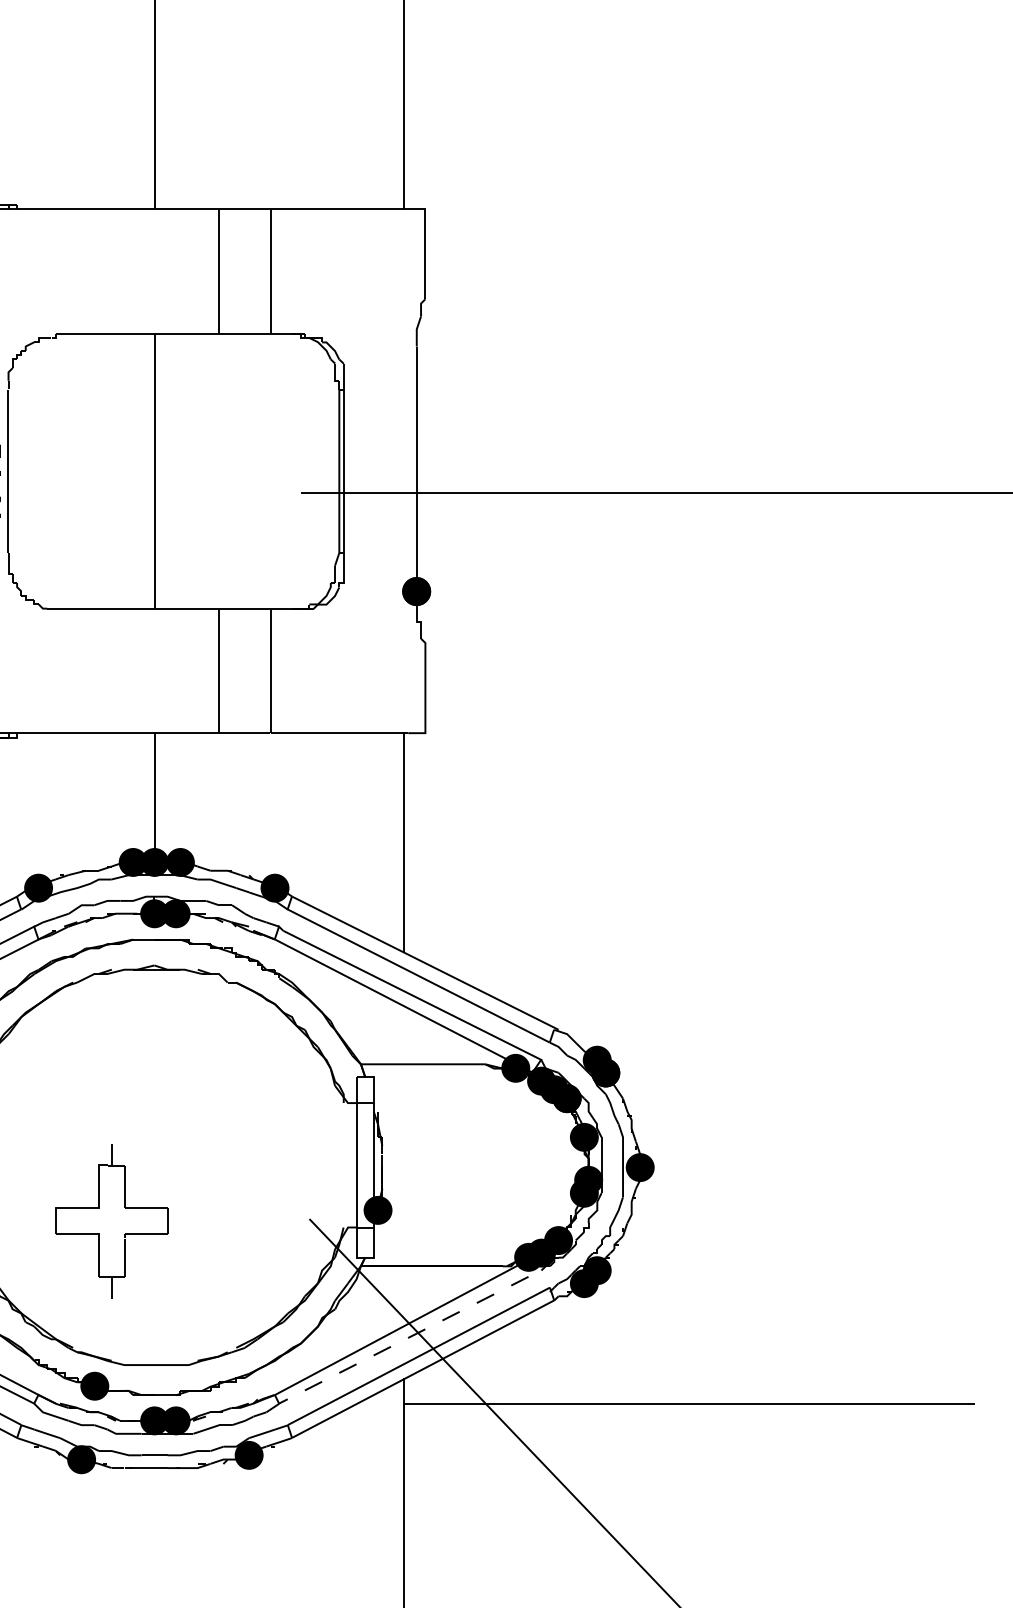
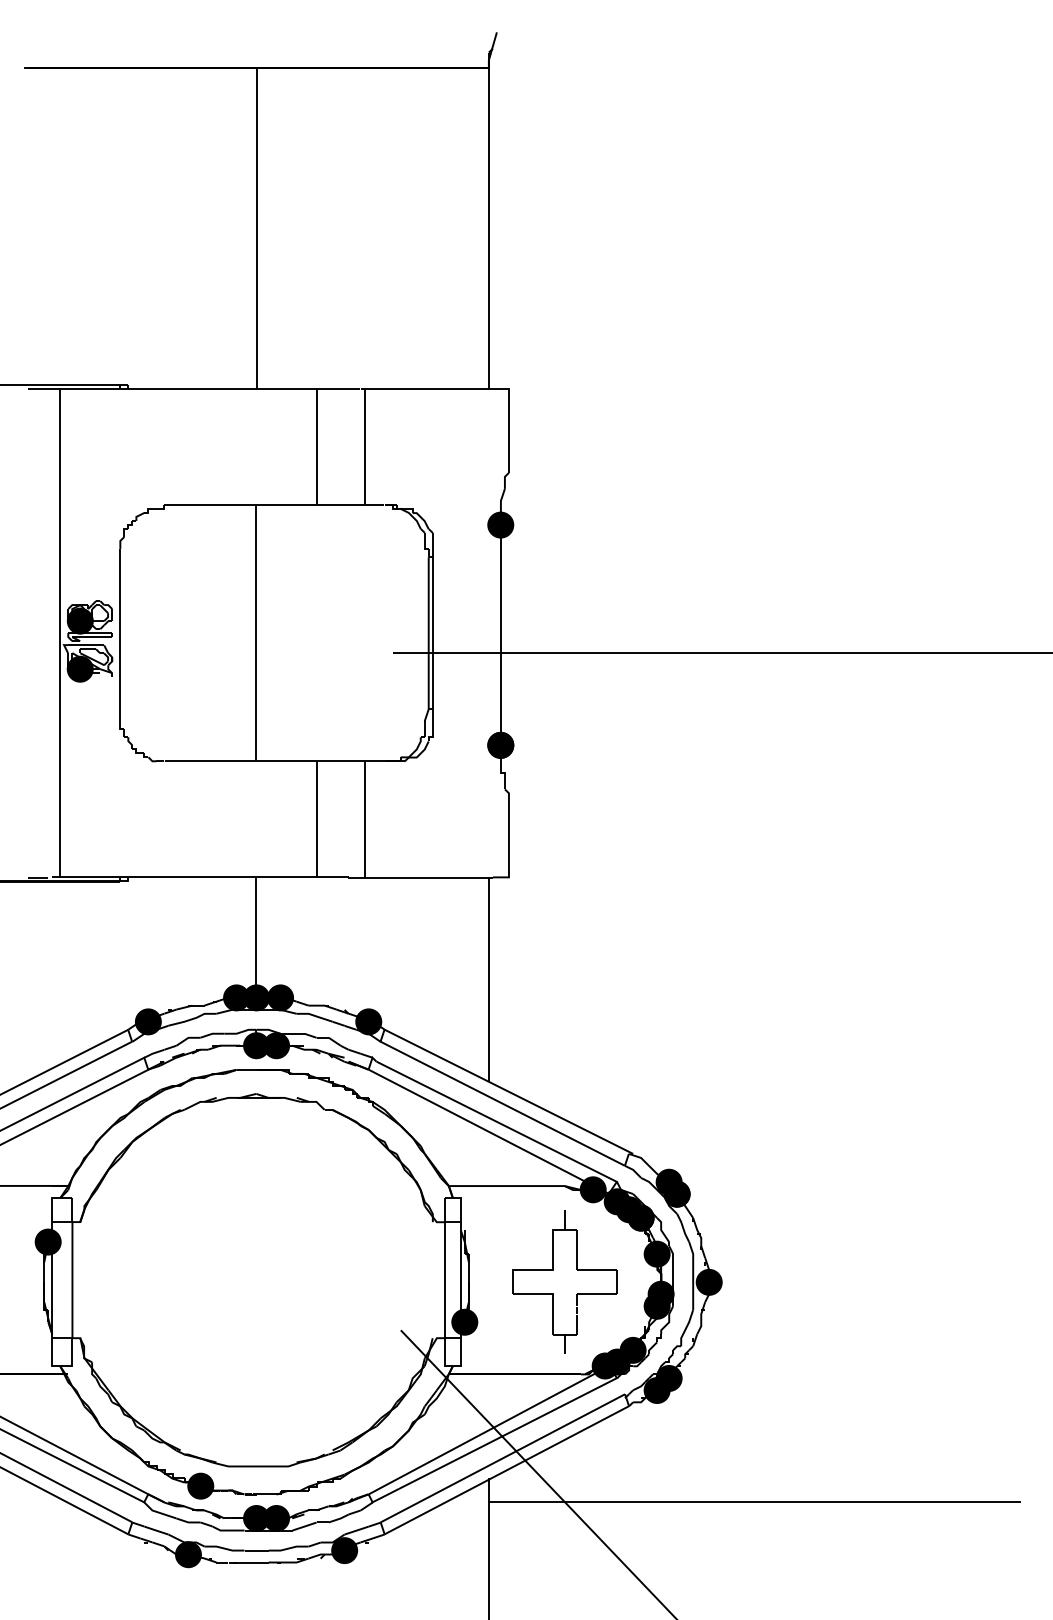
fill: (416, 354) -> (500, 524), added
part: (99, 1208) -> (553, 1270), moved
line: (413, 1335) -> (497, 1438), dashed -> solid

